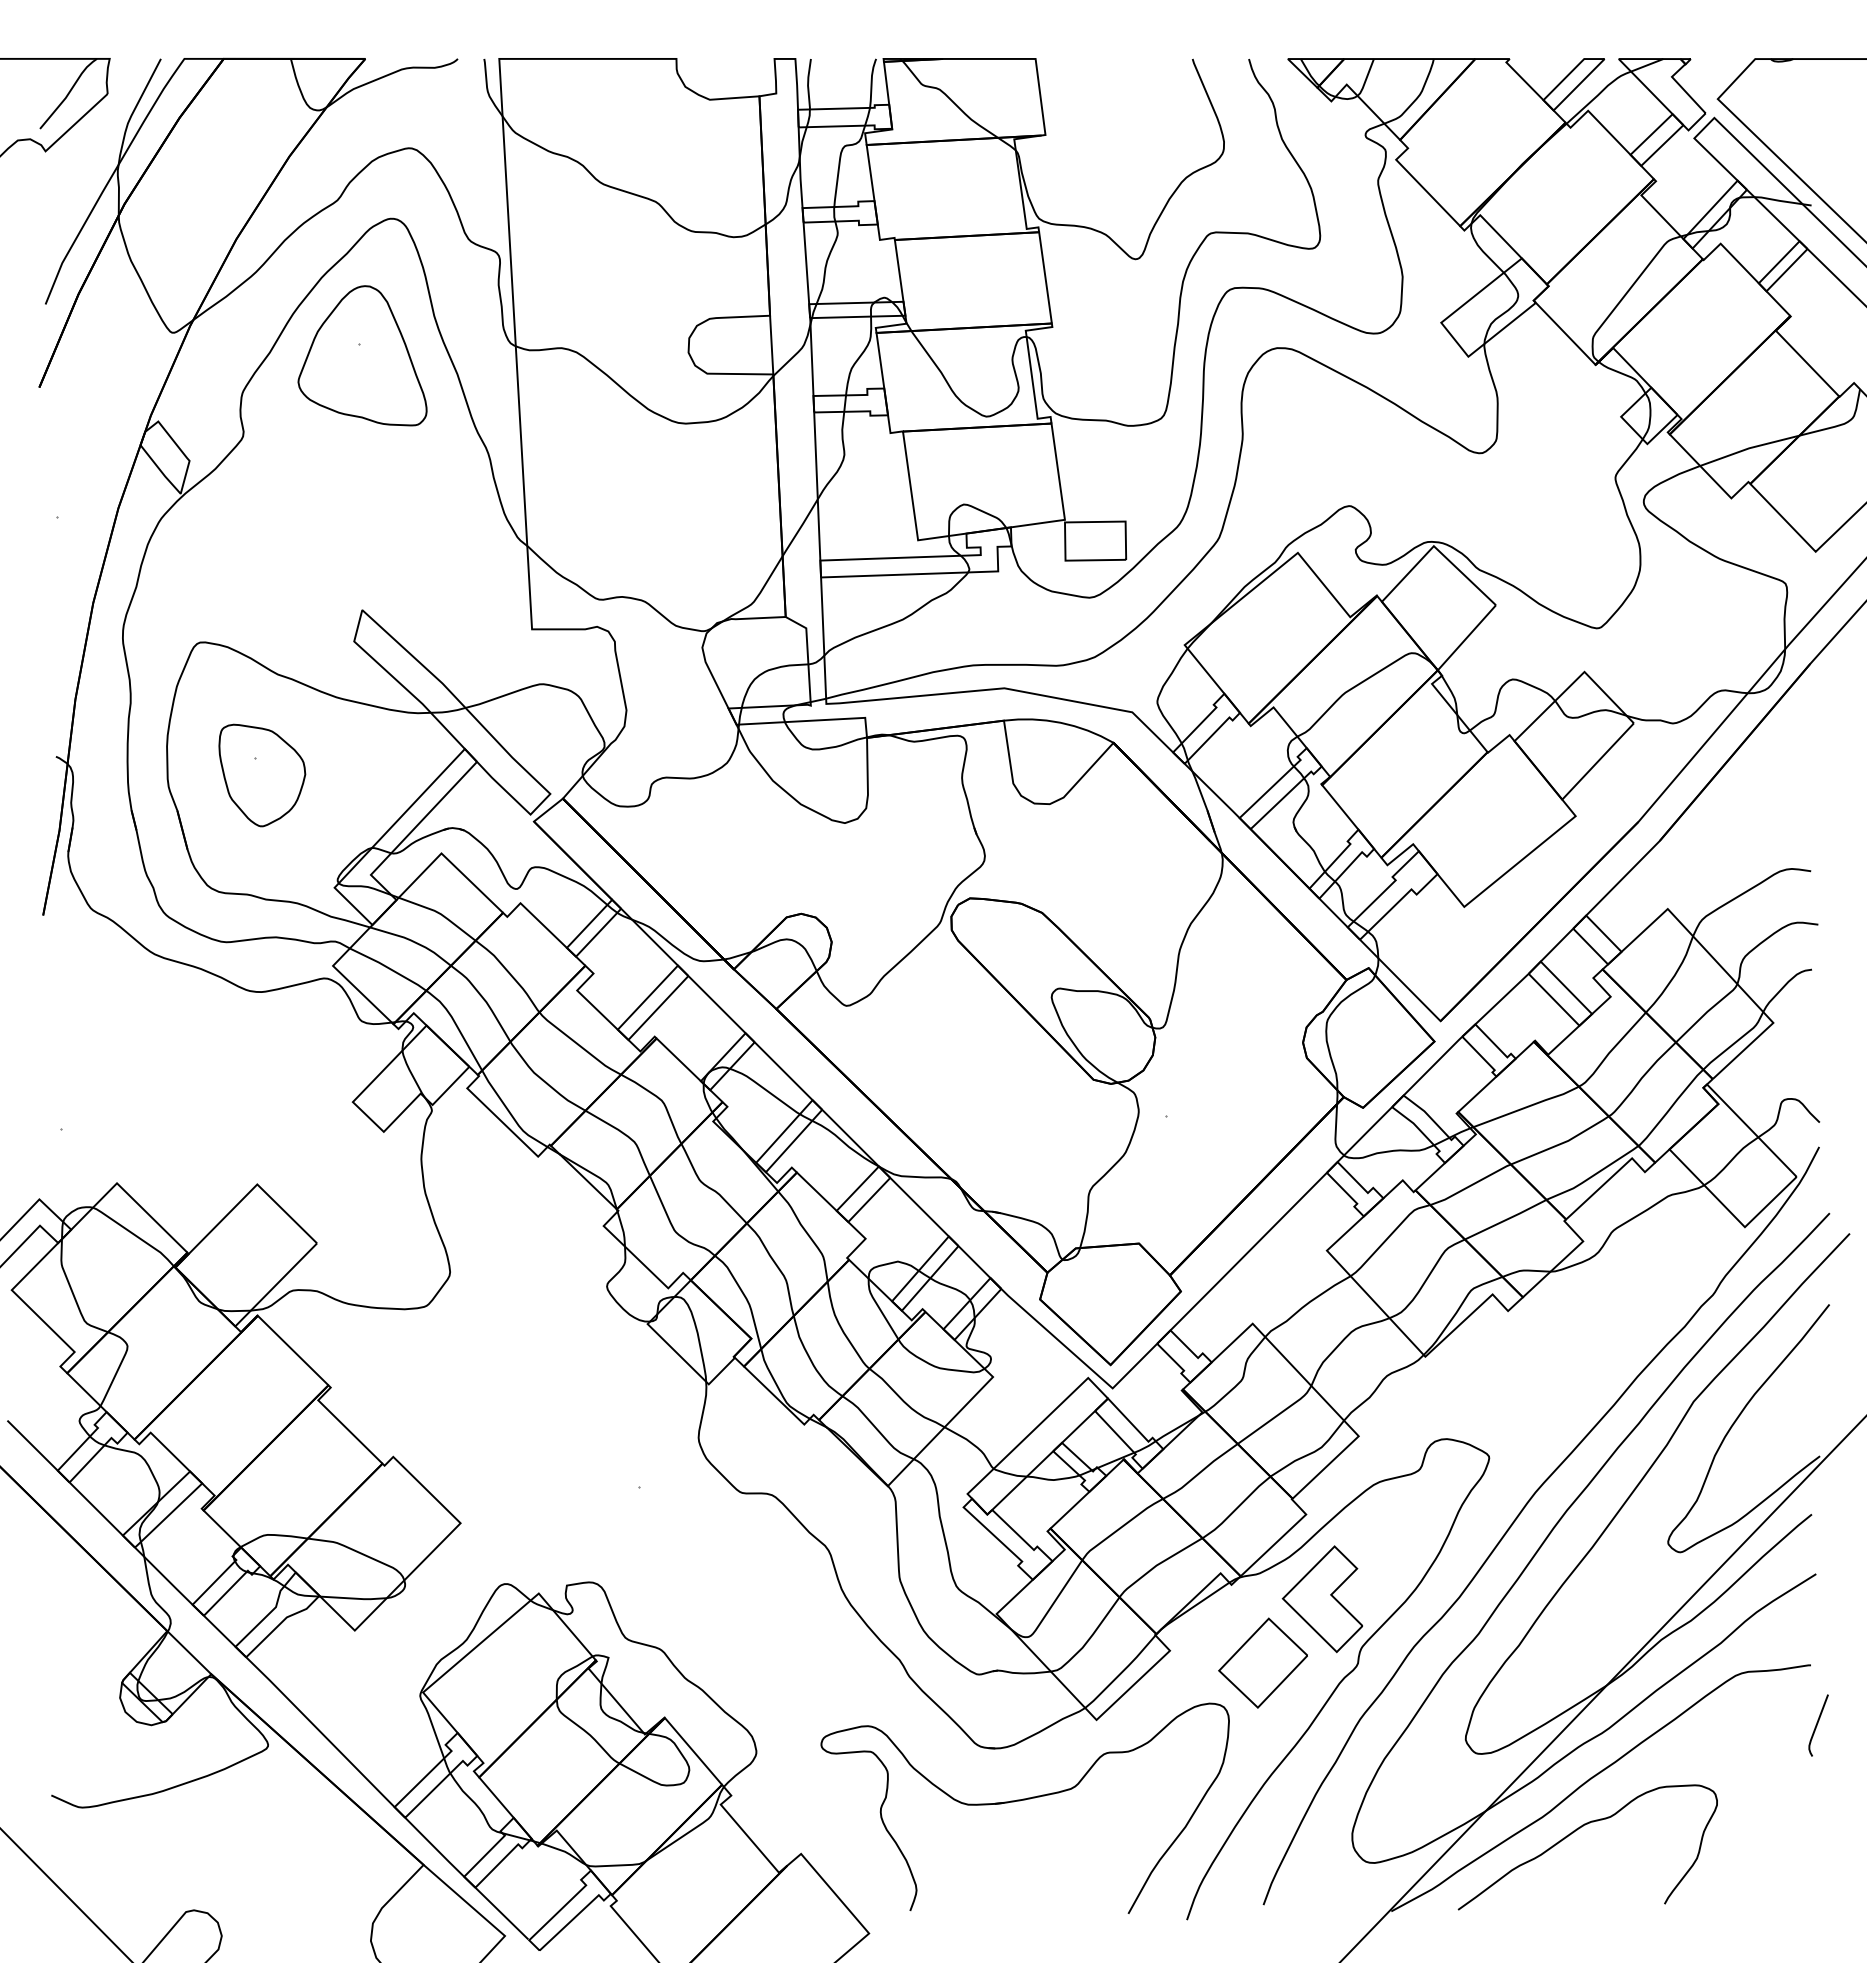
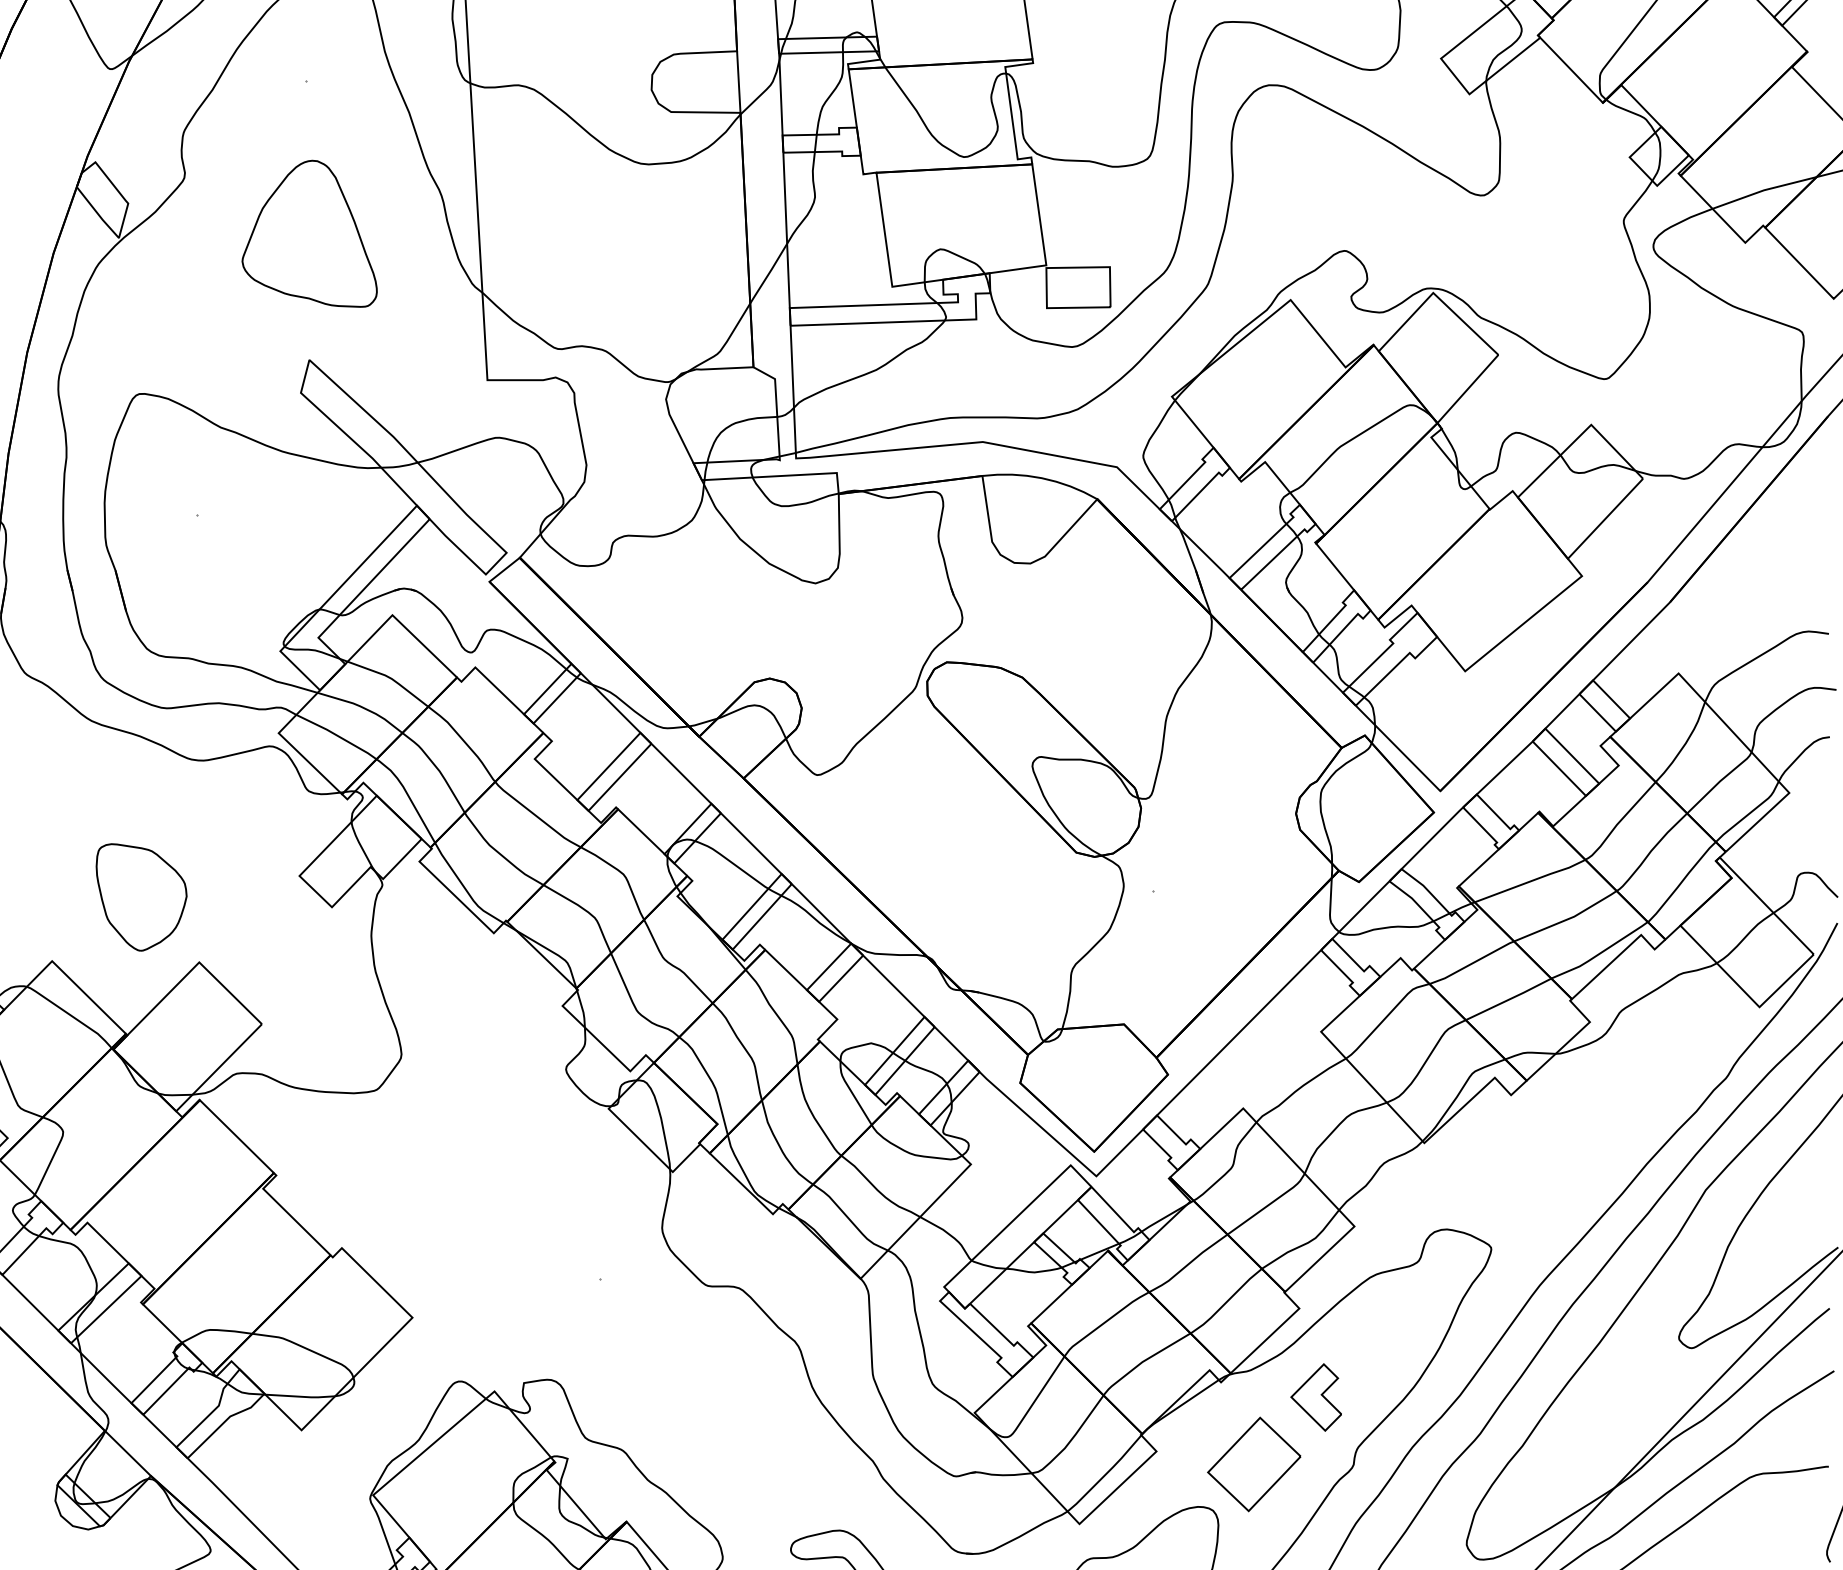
part: (362, 355) -> (309, 233), moved
part: (262, 775) -> (141, 897), moved
part: (1321, 1599) -> (1315, 1397), size x0.6

